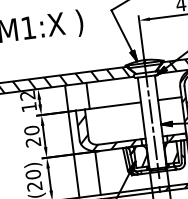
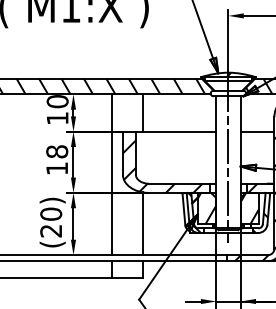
text: (27, 95) -> (57, 101), 12 -> 10
text: (32, 136) -> (56, 160), 20 -> 18

